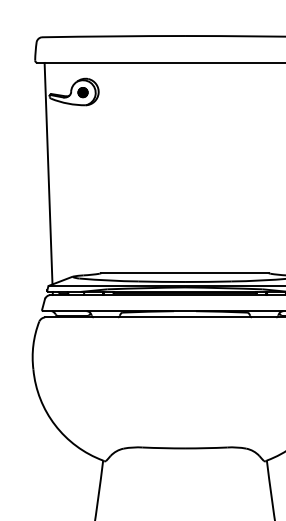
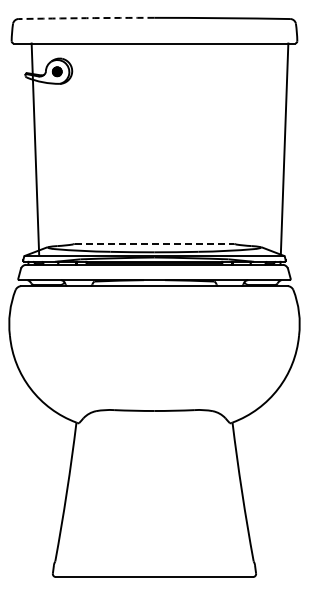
arc: (113, 36) -> (86, 18), solid -> dashed
line: (48, 173) -> (35, 148), moved
line: (185, 273) -> (154, 244), solid -> dashed

